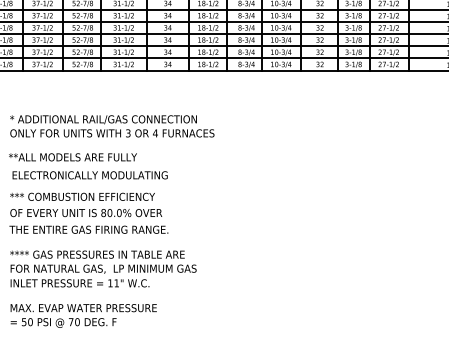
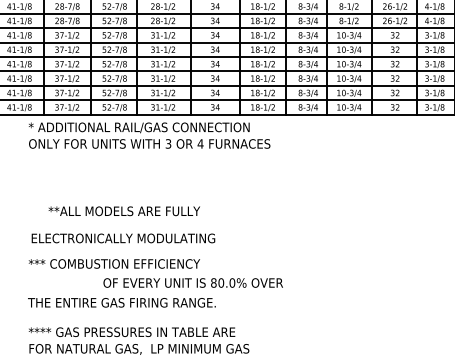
text: (112, 126) -> (149, 135), moved
text: (72, 157) -> (123, 211), moved
text: (86, 213) -> (193, 283), moved

